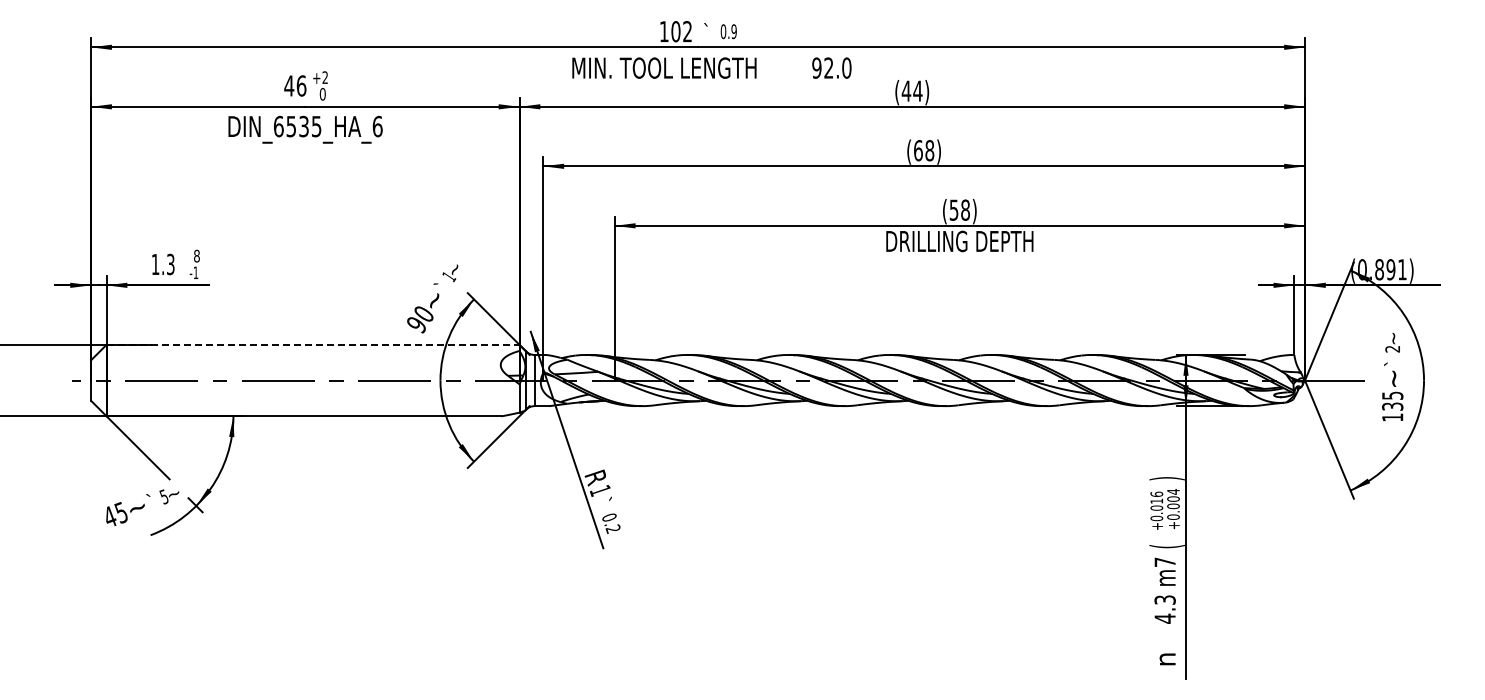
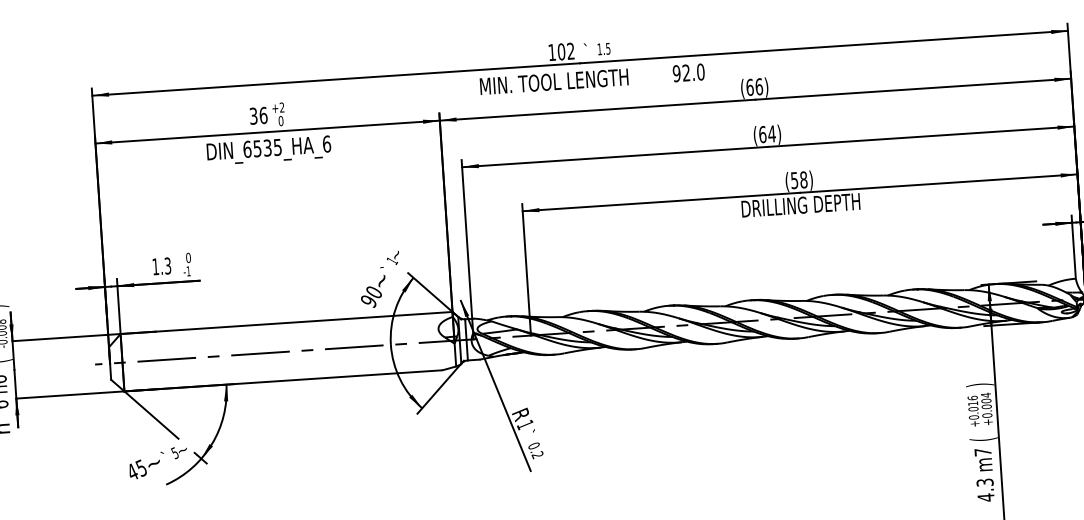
text: (728, 31) -> (603, 48), 0.9 -> 1.5
text: (289, 85) -> (253, 115), 46 -> 36
text: (911, 90) -> (754, 86), (44) -> (66)
text: (929, 150) -> (771, 133), (68) -> (64)
text: (196, 256) -> (188, 258), 8 -> 0
line: (313, 344) -> (286, 322), dashed -> solid

